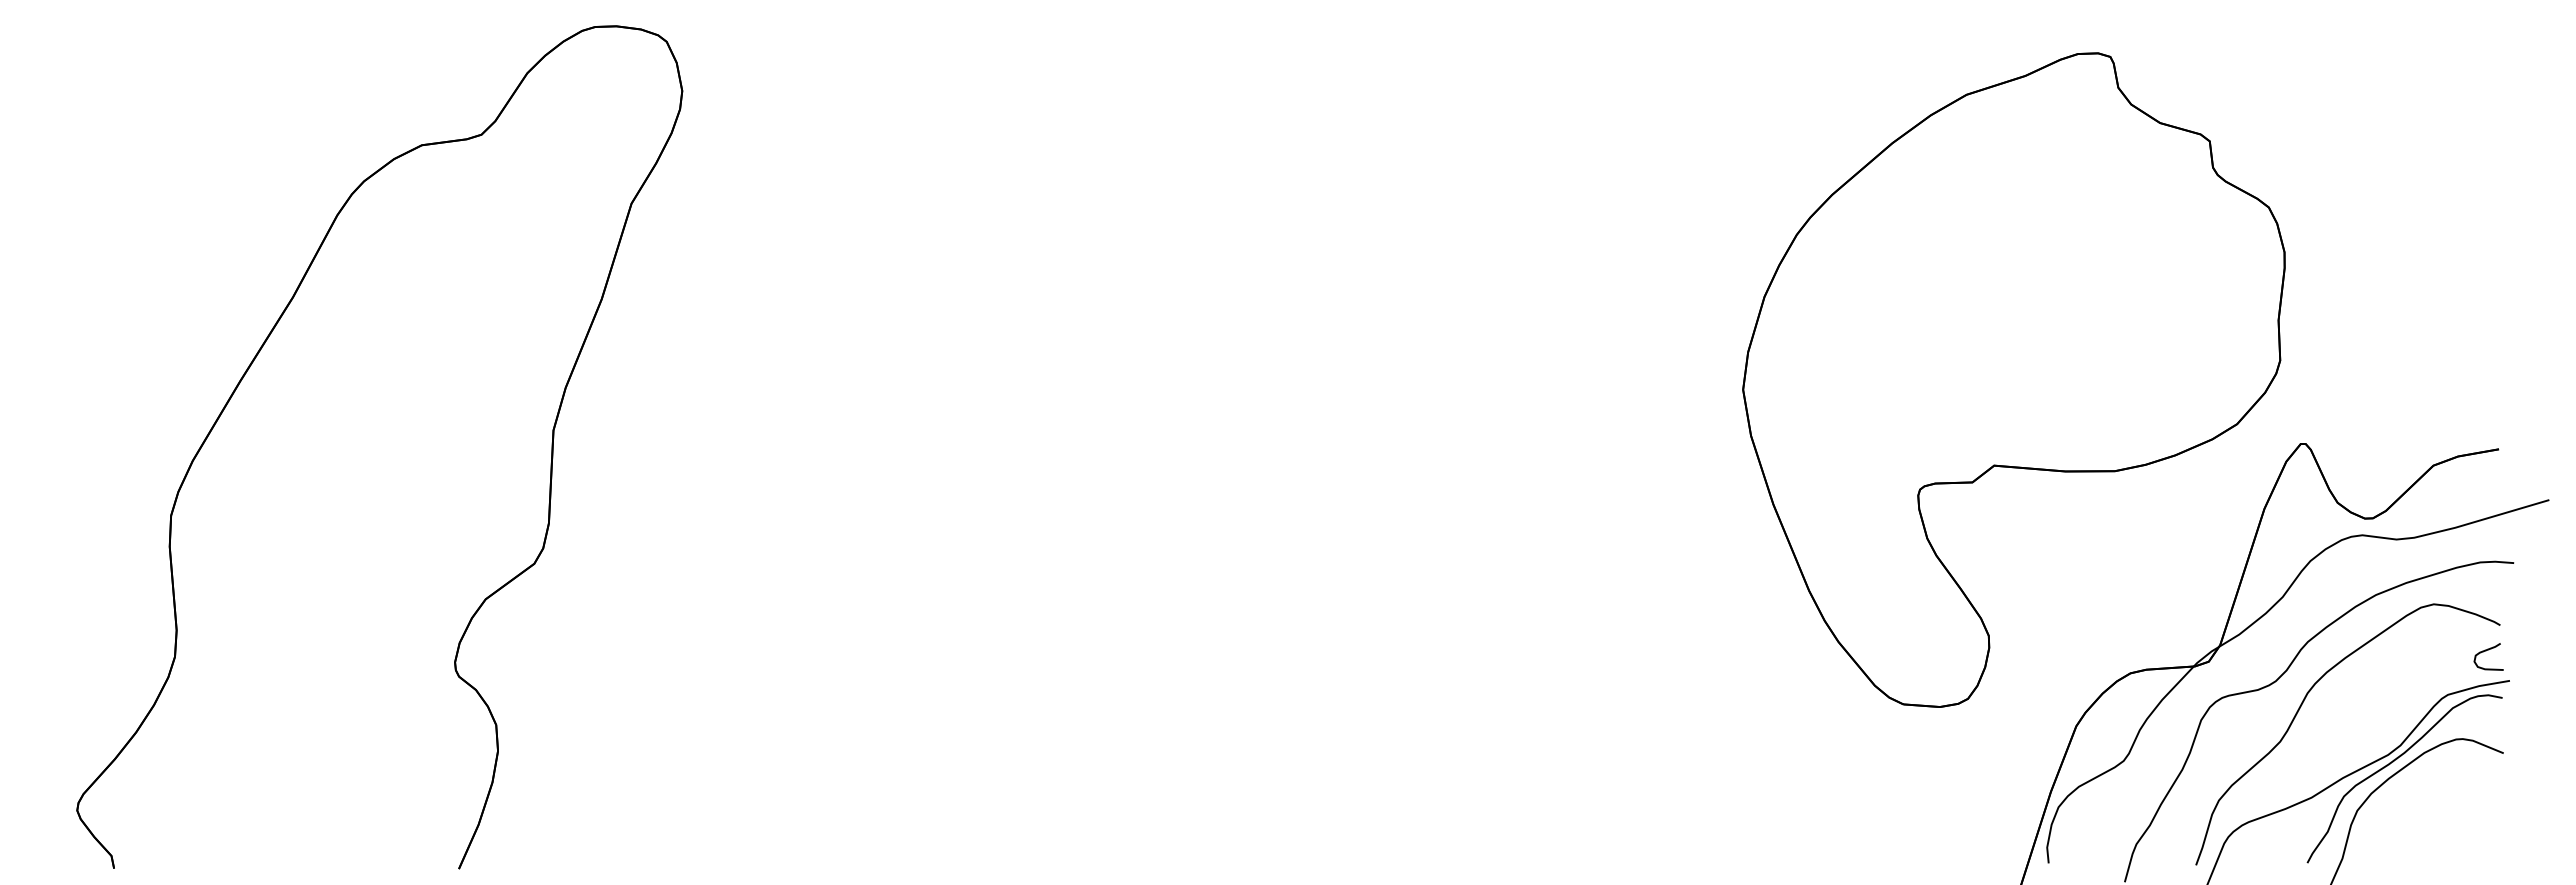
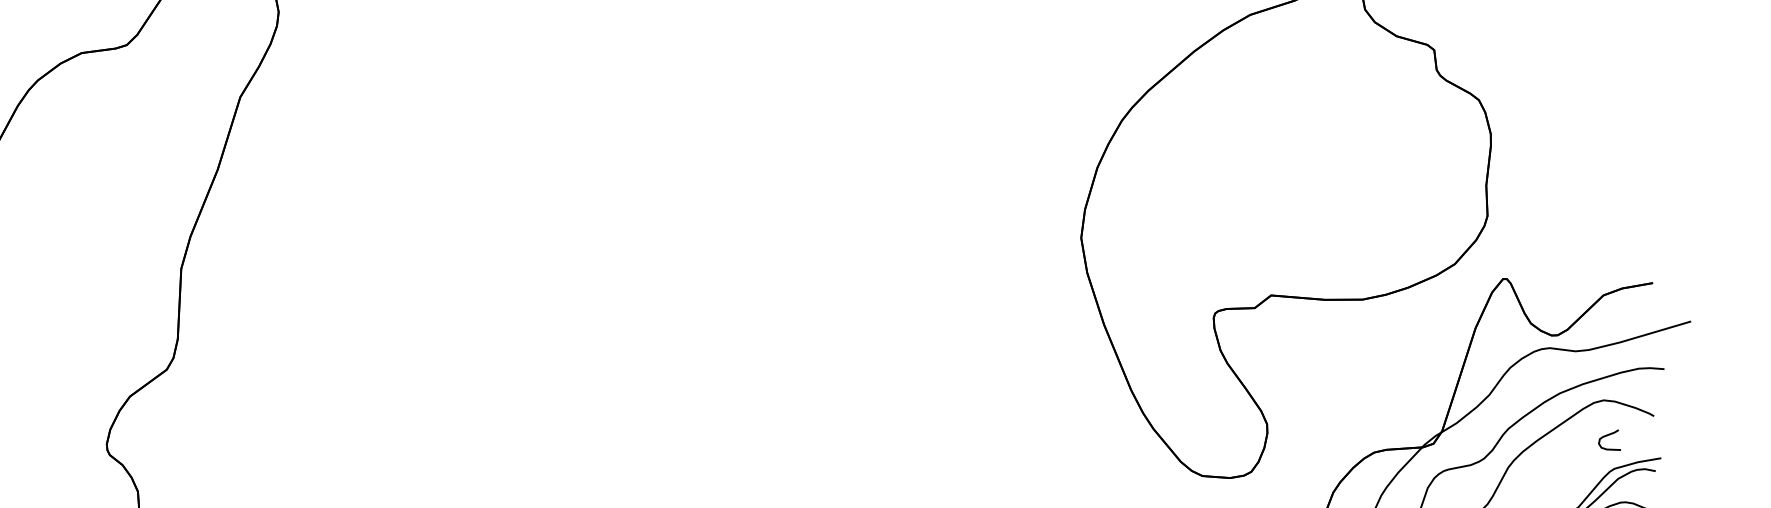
curve: (2486, 651) -> (1608, 436), moved

